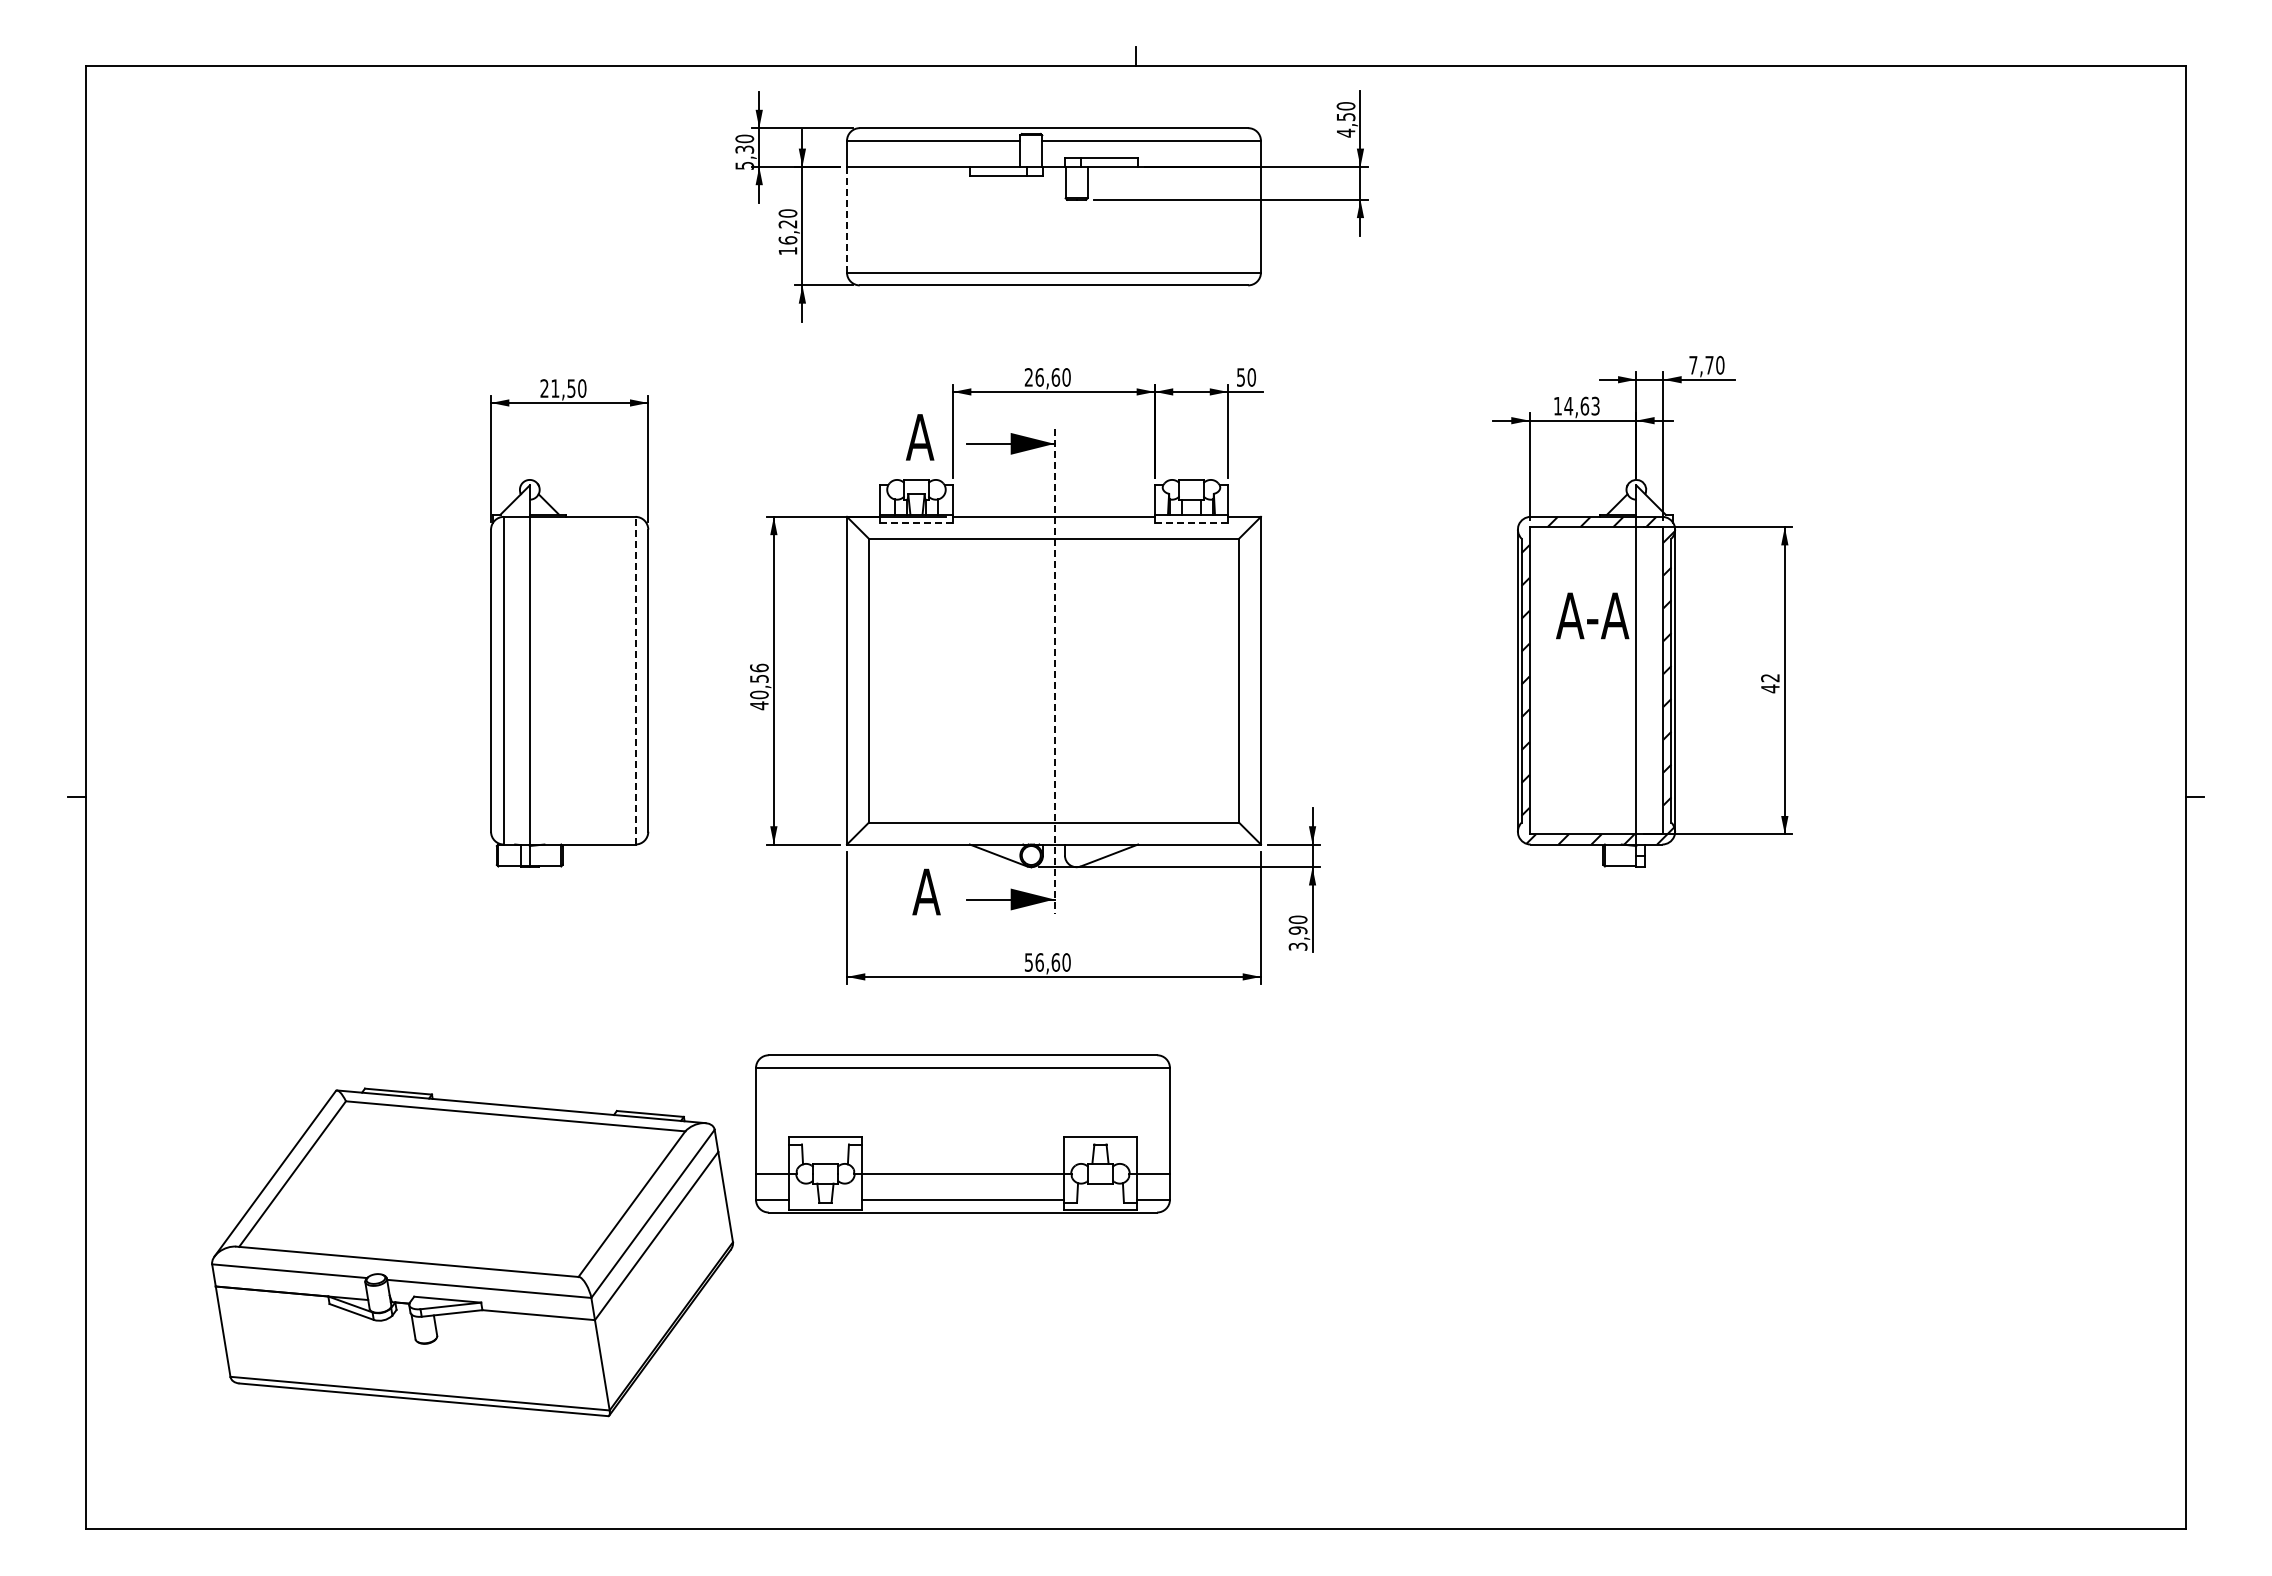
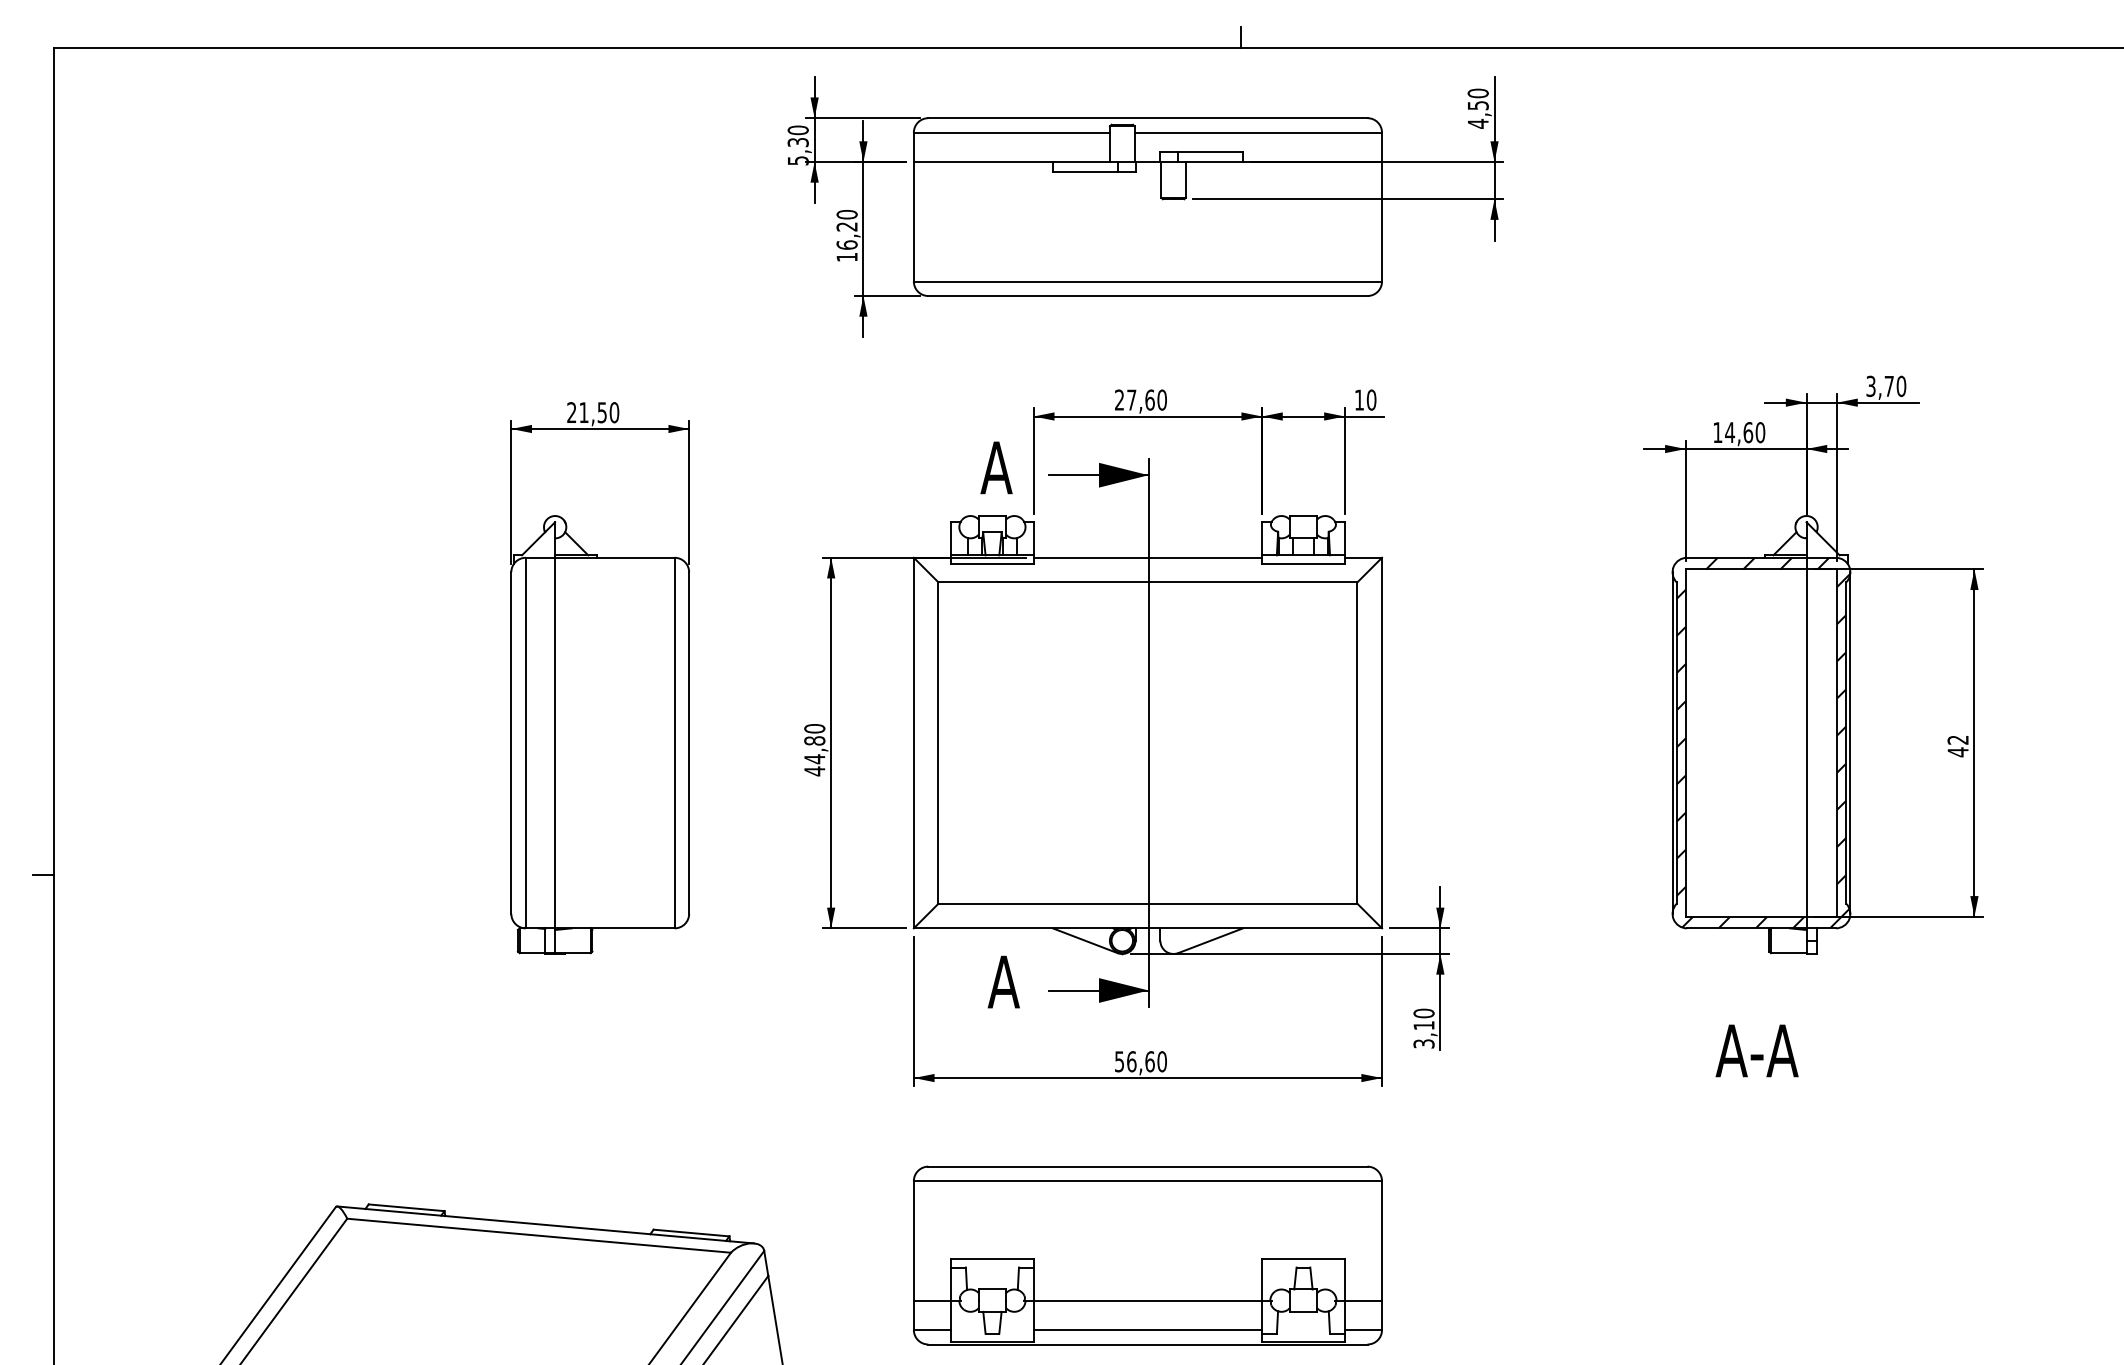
line: (847, 219) -> (914, 221), dashed -> solid
text: (1693, 364) -> (1871, 385), 7,70 -> 3,70
text: (1039, 377) -> (1131, 400), 26,60 -> 27,60
text: (1240, 377) -> (1358, 400), 50 -> 10
text: (1595, 405) -> (1760, 431), 14,63 -> 14,60
line: (916, 522) -> (992, 564), dashed -> solid
line: (1191, 522) -> (1303, 564), dashed -> solid
text: (1592, 615) -> (1756, 1050), moved
line: (1054, 672) -> (1148, 733), dashed -> solid
line: (635, 680) -> (674, 742), dashed -> solid
text: (759, 681) -> (814, 743), 40,56 -> 44,80
text: (1297, 930) -> (1423, 1025), 3,90 -> 3,10
part: (962, 1133) -> (1147, 1255), moved

